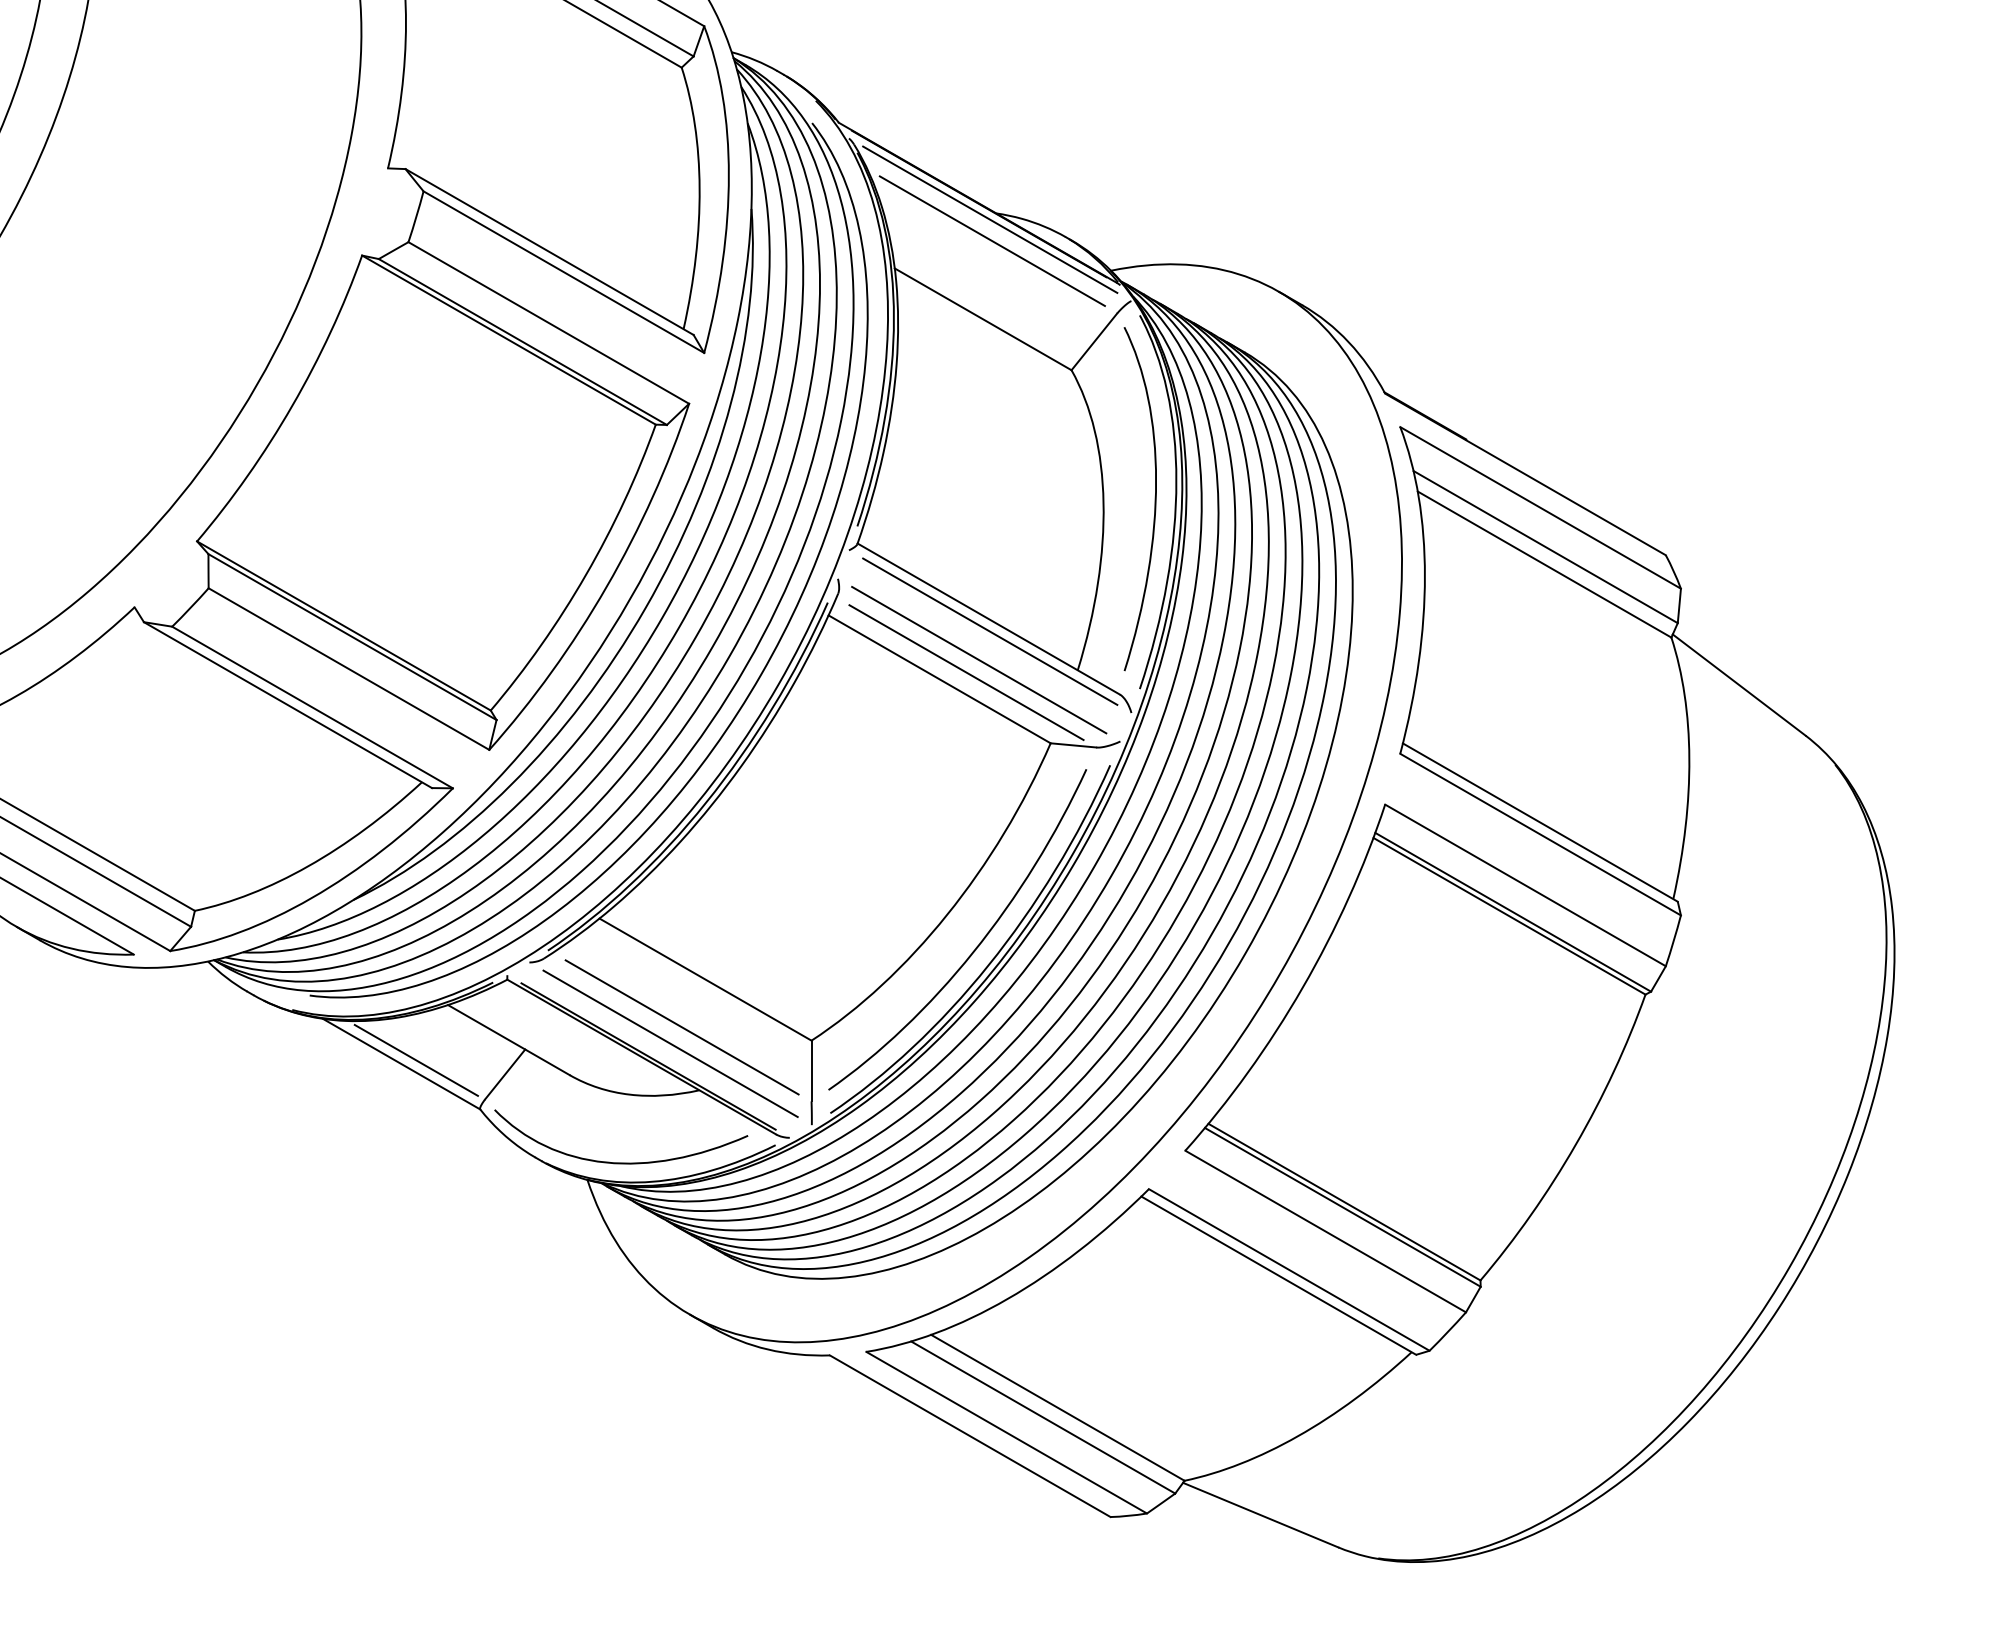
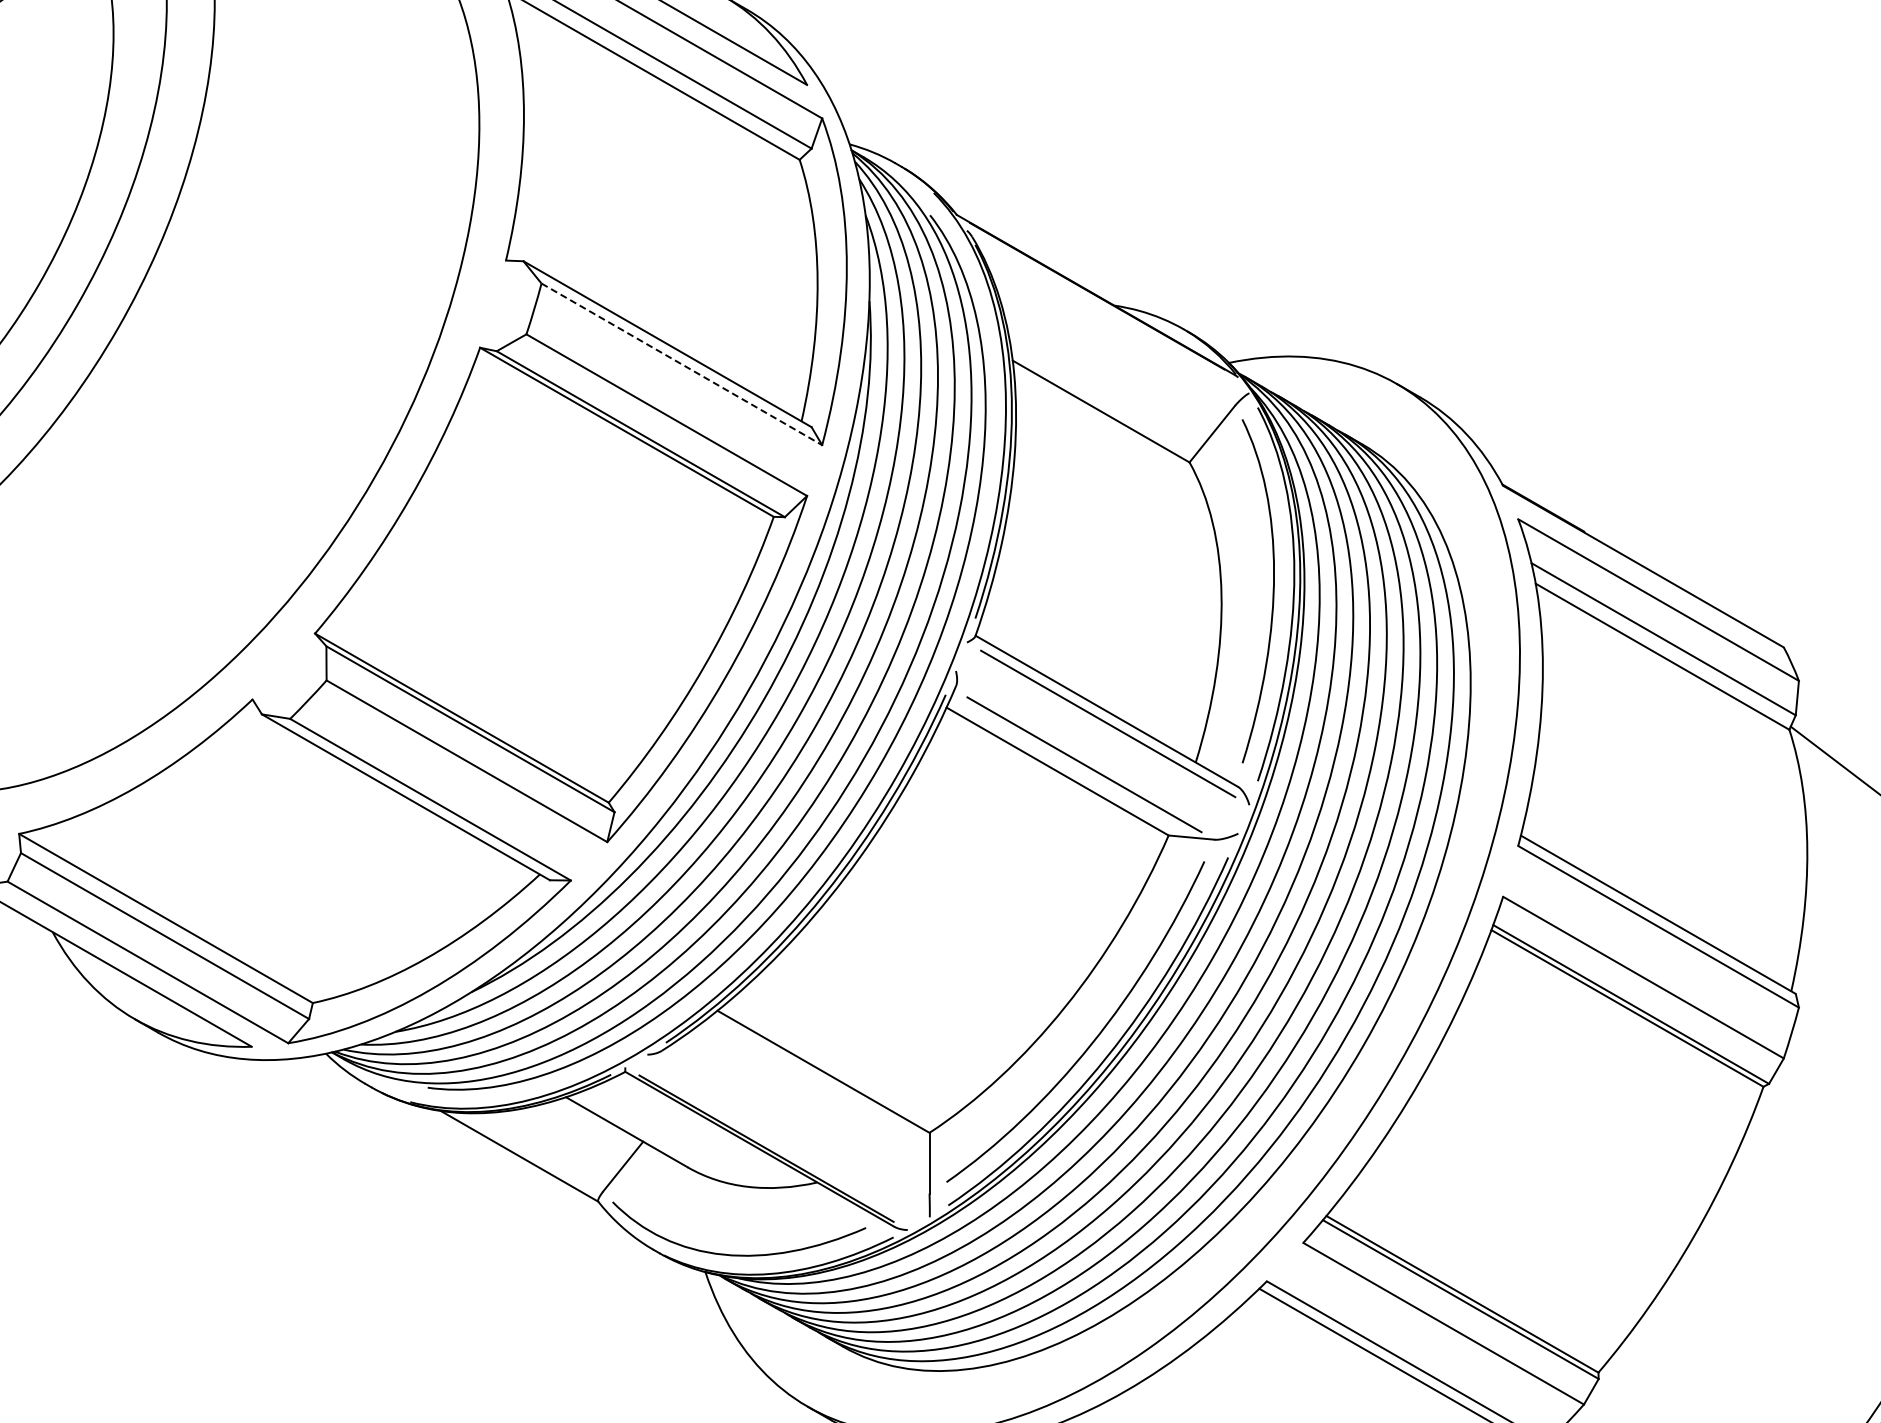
line: (990, 219) -> (1108, 311), removed
line: (991, 240) -> (1109, 332), removed
line: (563, 272) -> (681, 364), solid -> dashed
line: (979, 660) -> (1097, 752), removed
line: (681, 1027) -> (799, 1119), removed
line: (670, 1043) -> (788, 1135), removed
line: (415, 1059) -> (533, 1151), removed

